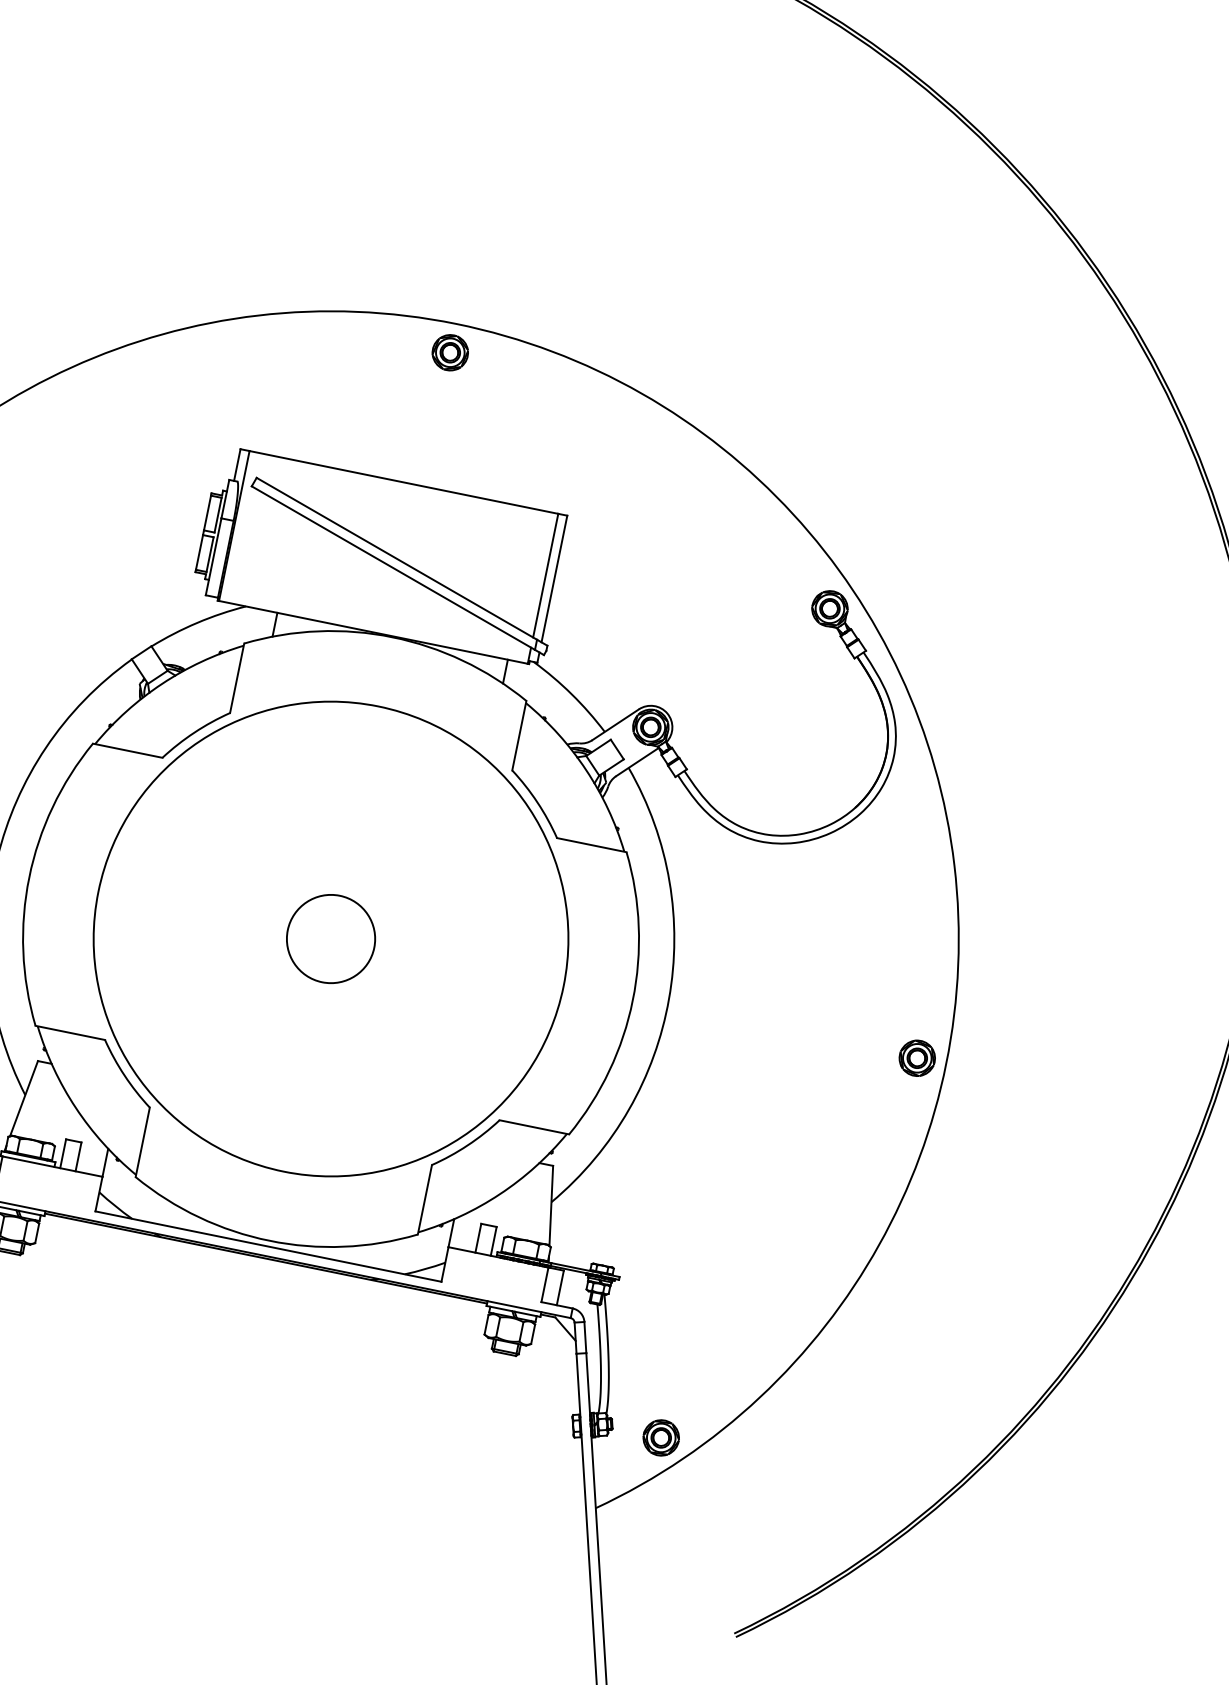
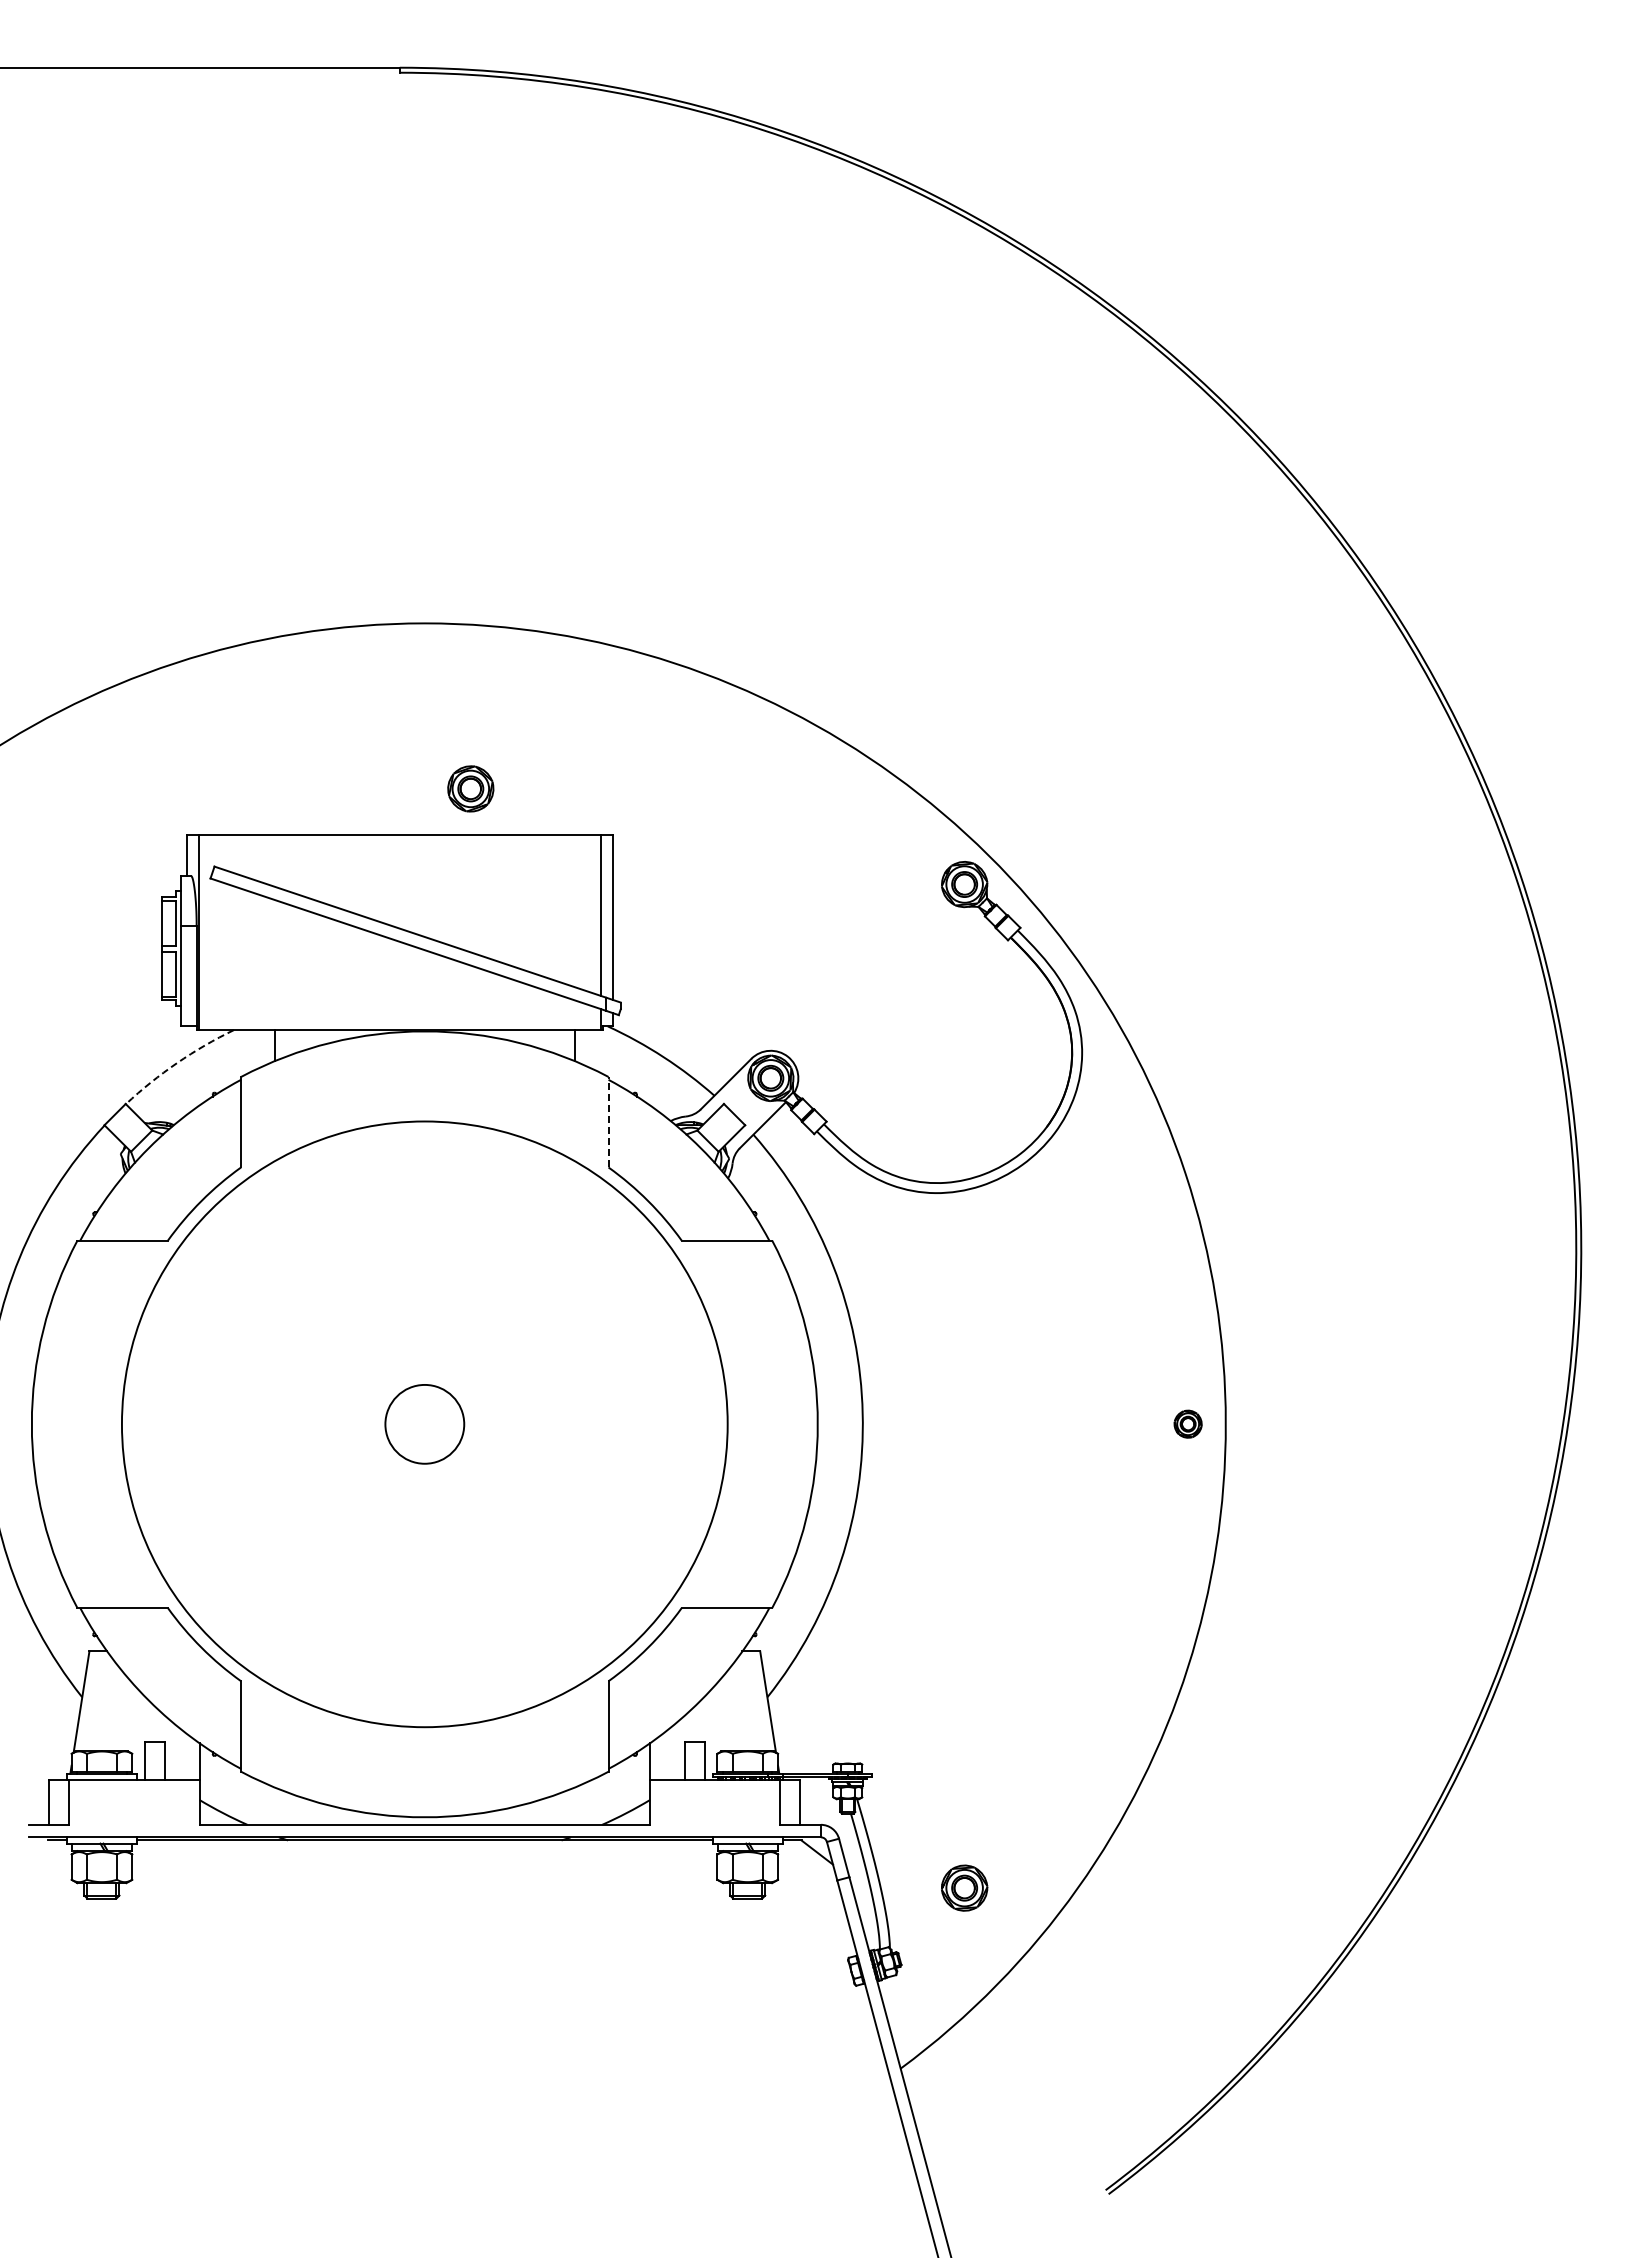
part: (450, 352) -> (470, 788), moved
arc: (197, 623) -> (177, 1063), solid -> dashed
line: (519, 735) -> (608, 1121), solid -> dashed
circle: (330, 939) -> (424, 1424), size x0.7
part: (916, 1057) -> (1187, 1423), size x0.6
part: (661, 1437) -> (964, 1887), moved

